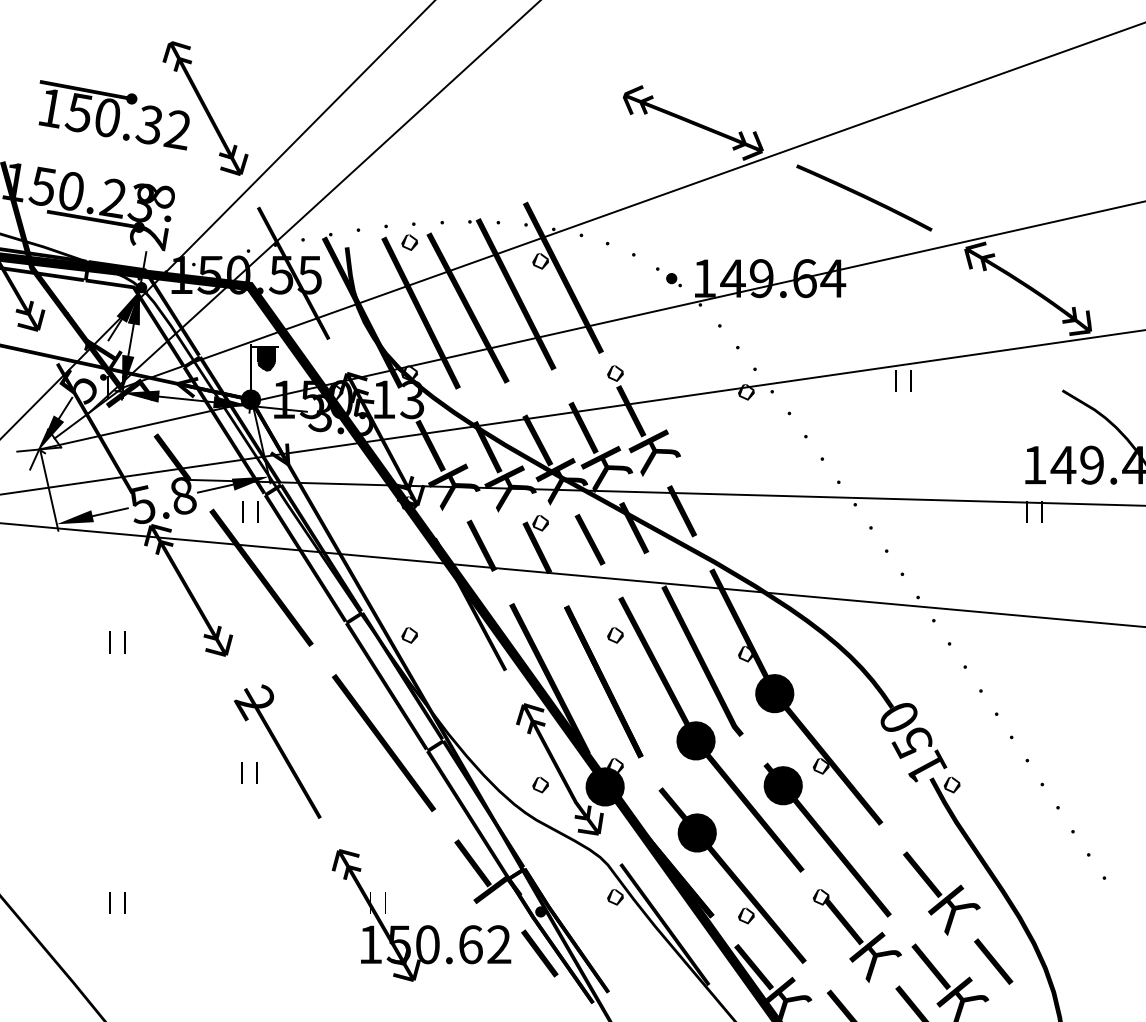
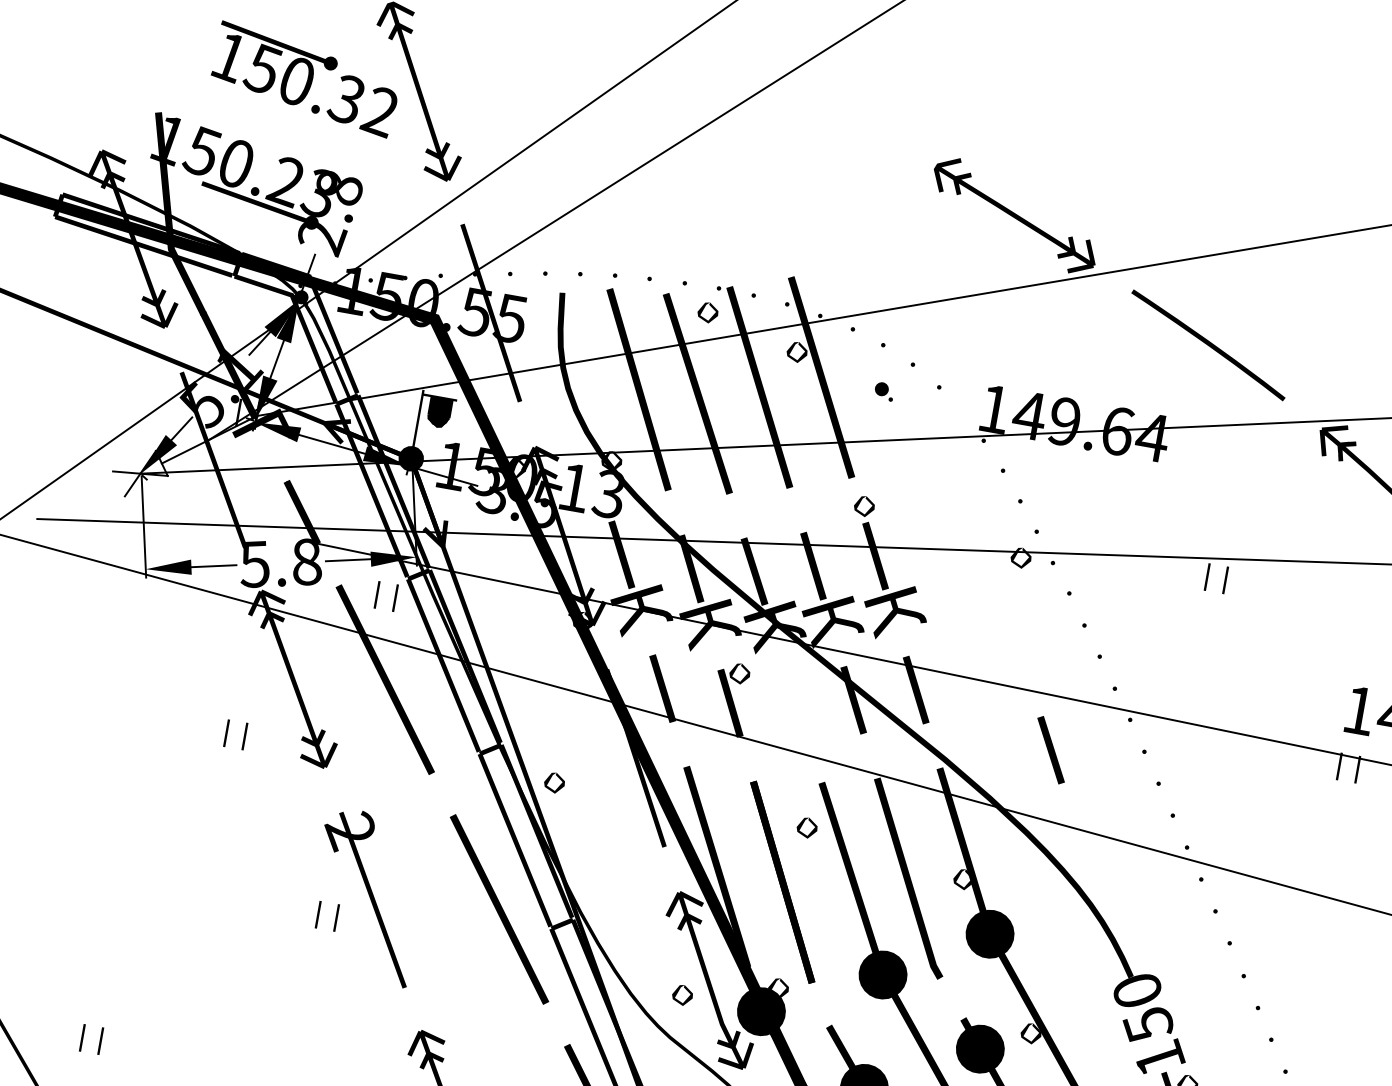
part: (409, 242) -> (707, 312), moved
part: (673, 280) -> (883, 391), moved
fill: (362, 312) -> (567, 376), removed
part: (589, 539) -> (1050, 749), moved
part: (110, 642) -> (227, 733), moved
part: (110, 902) -> (83, 1037), moved

